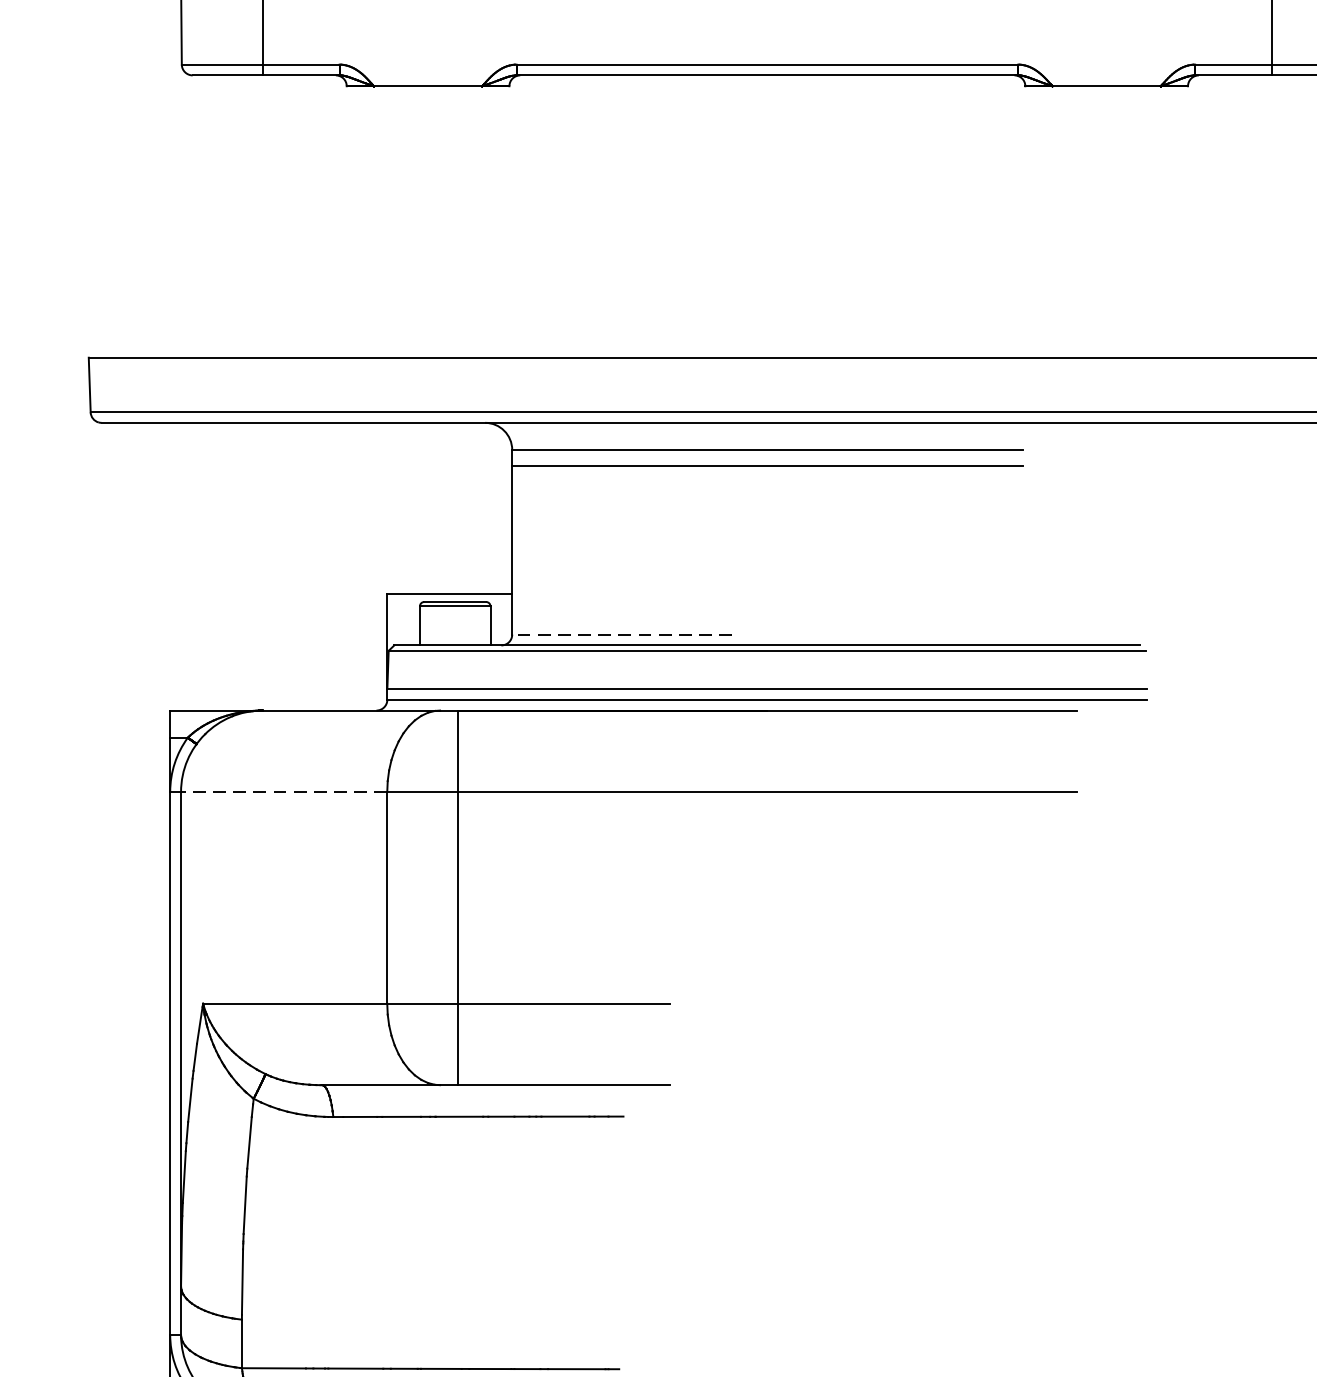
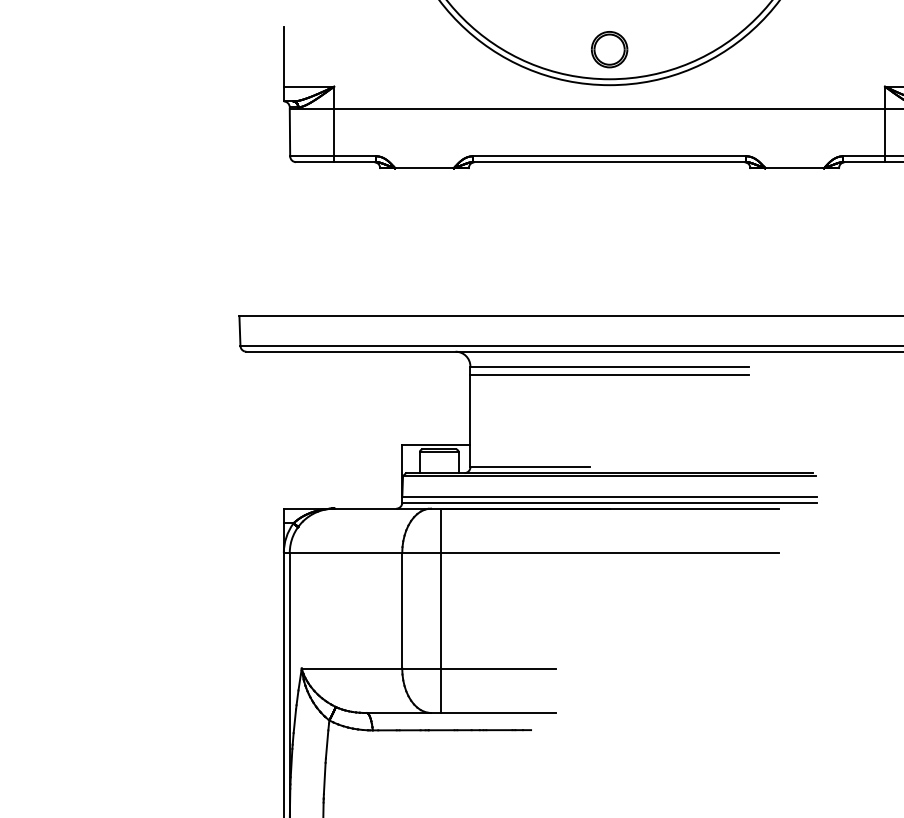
line: (622, 635) -> (530, 467), dashed -> solid
line: (283, 792) -> (345, 553), dashed -> solid

